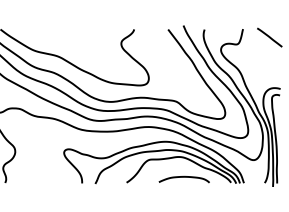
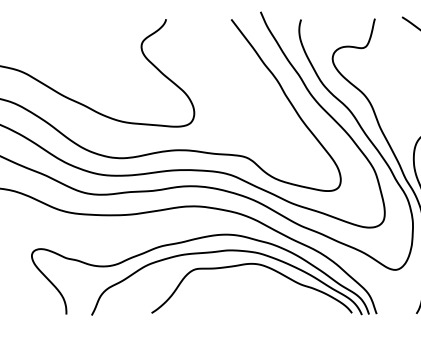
curve: (183, 177) -> (260, 303), removed

